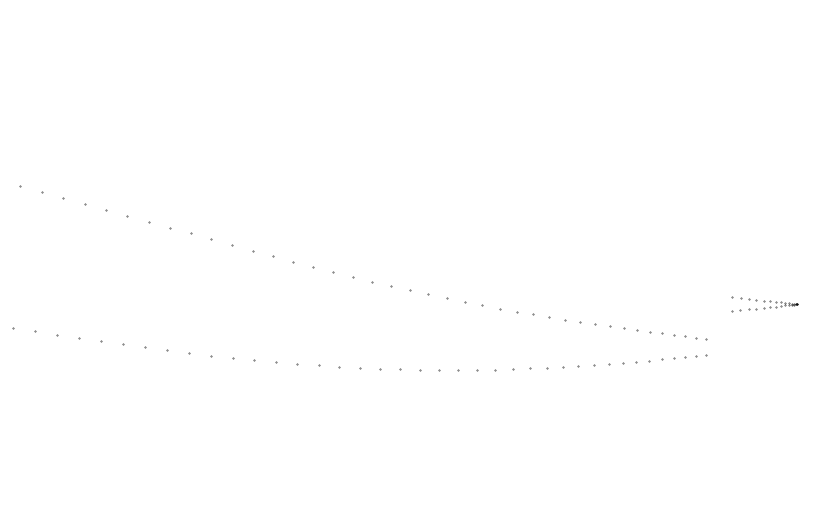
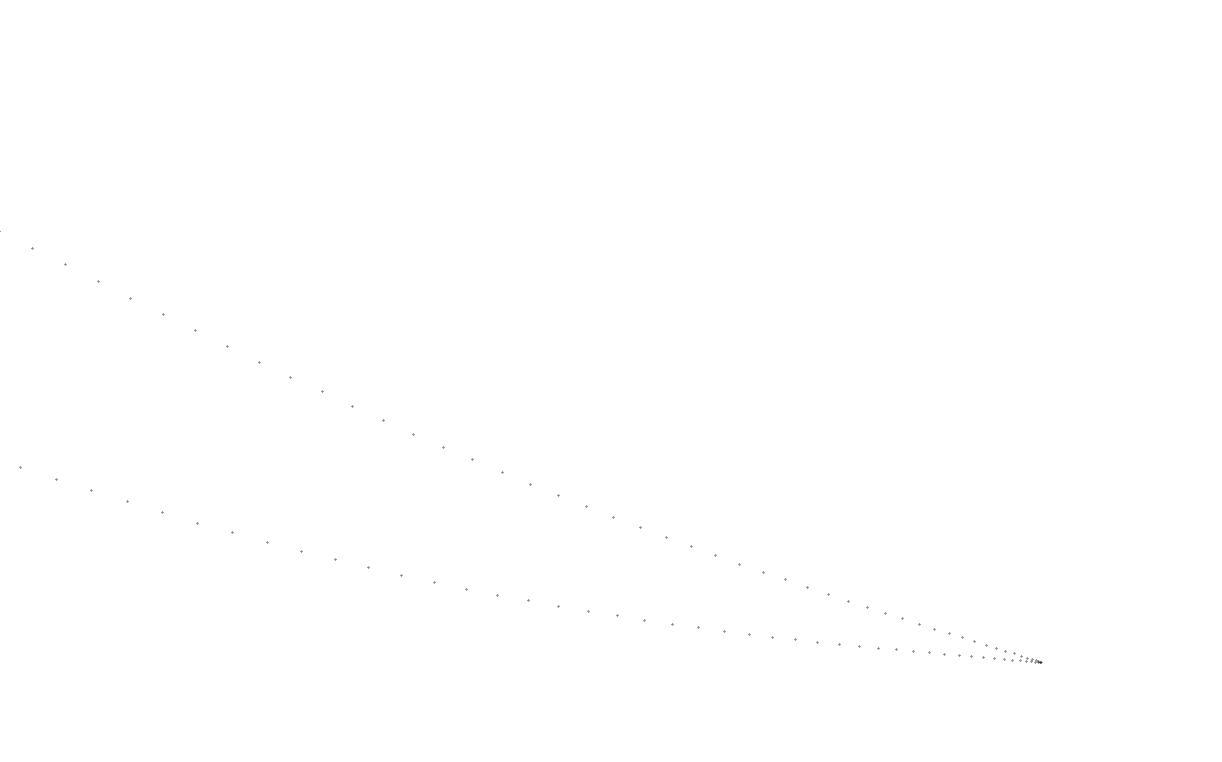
part: (764, 304) -> (986, 651), moved

